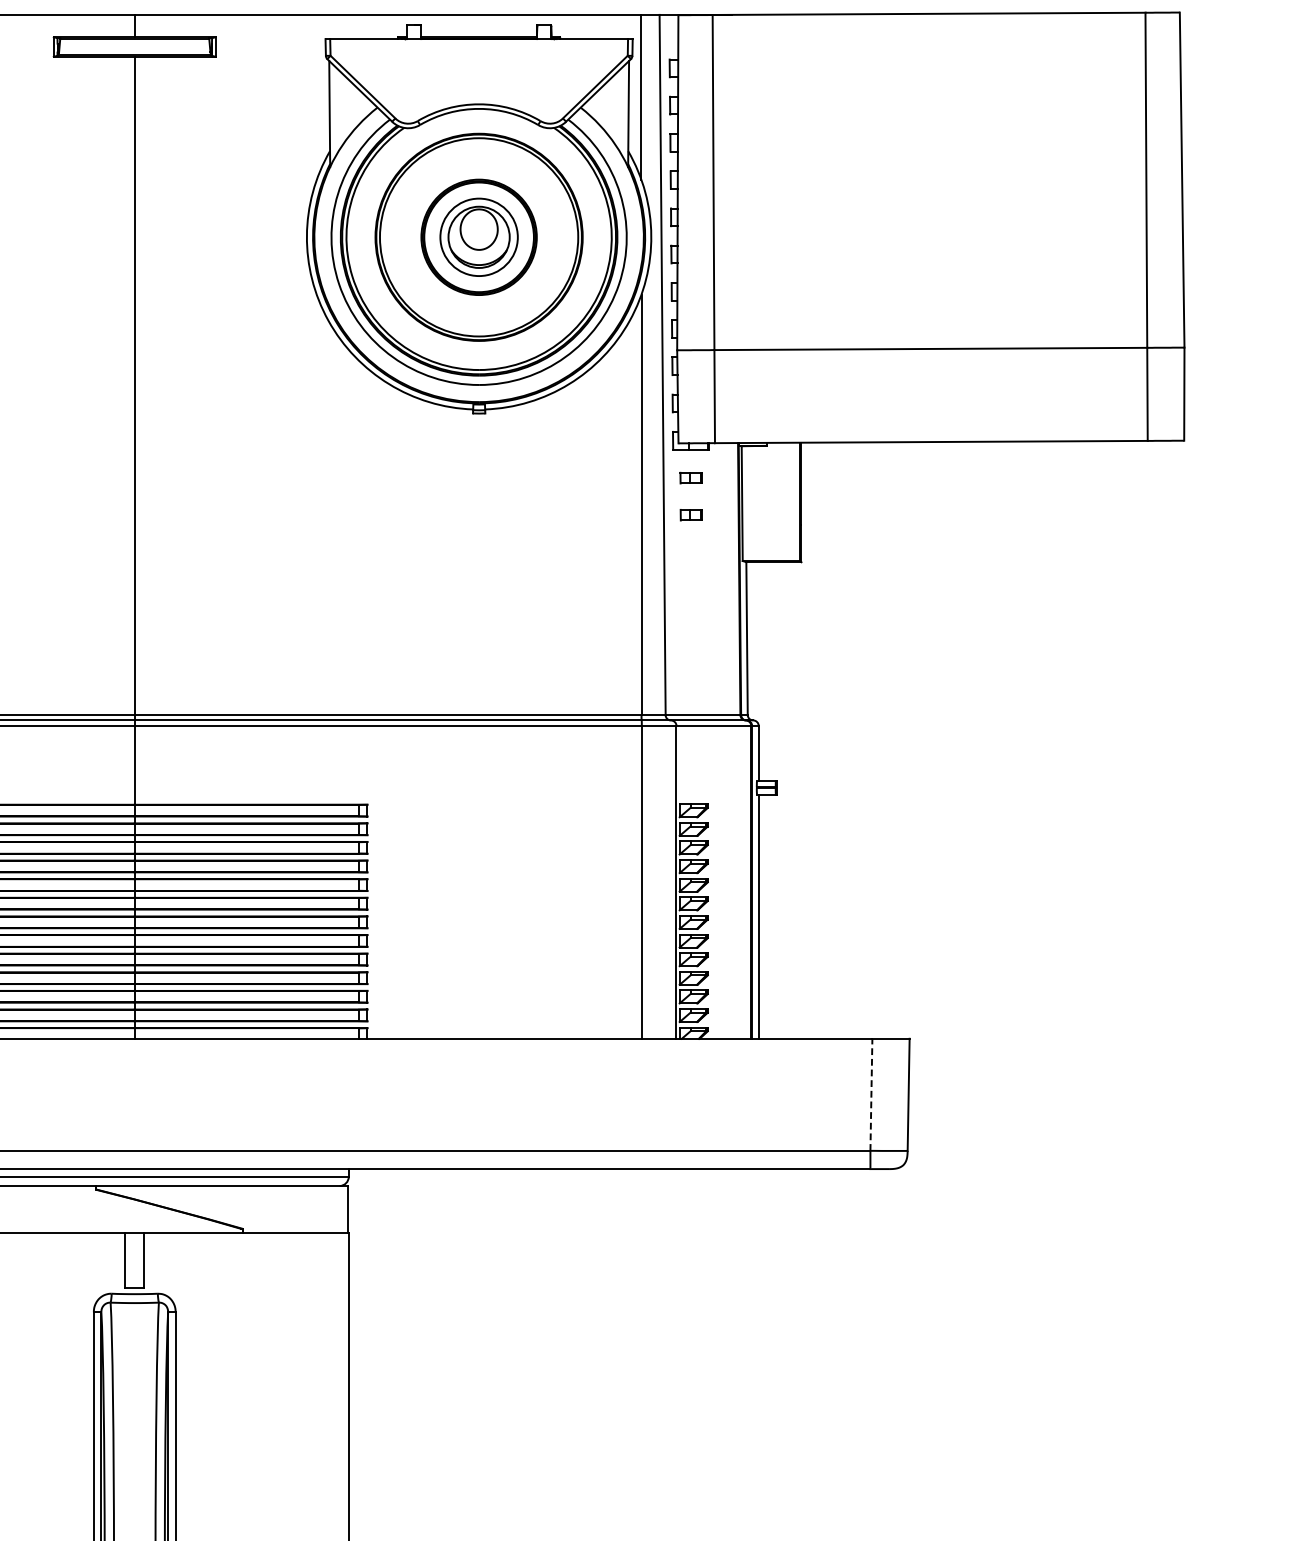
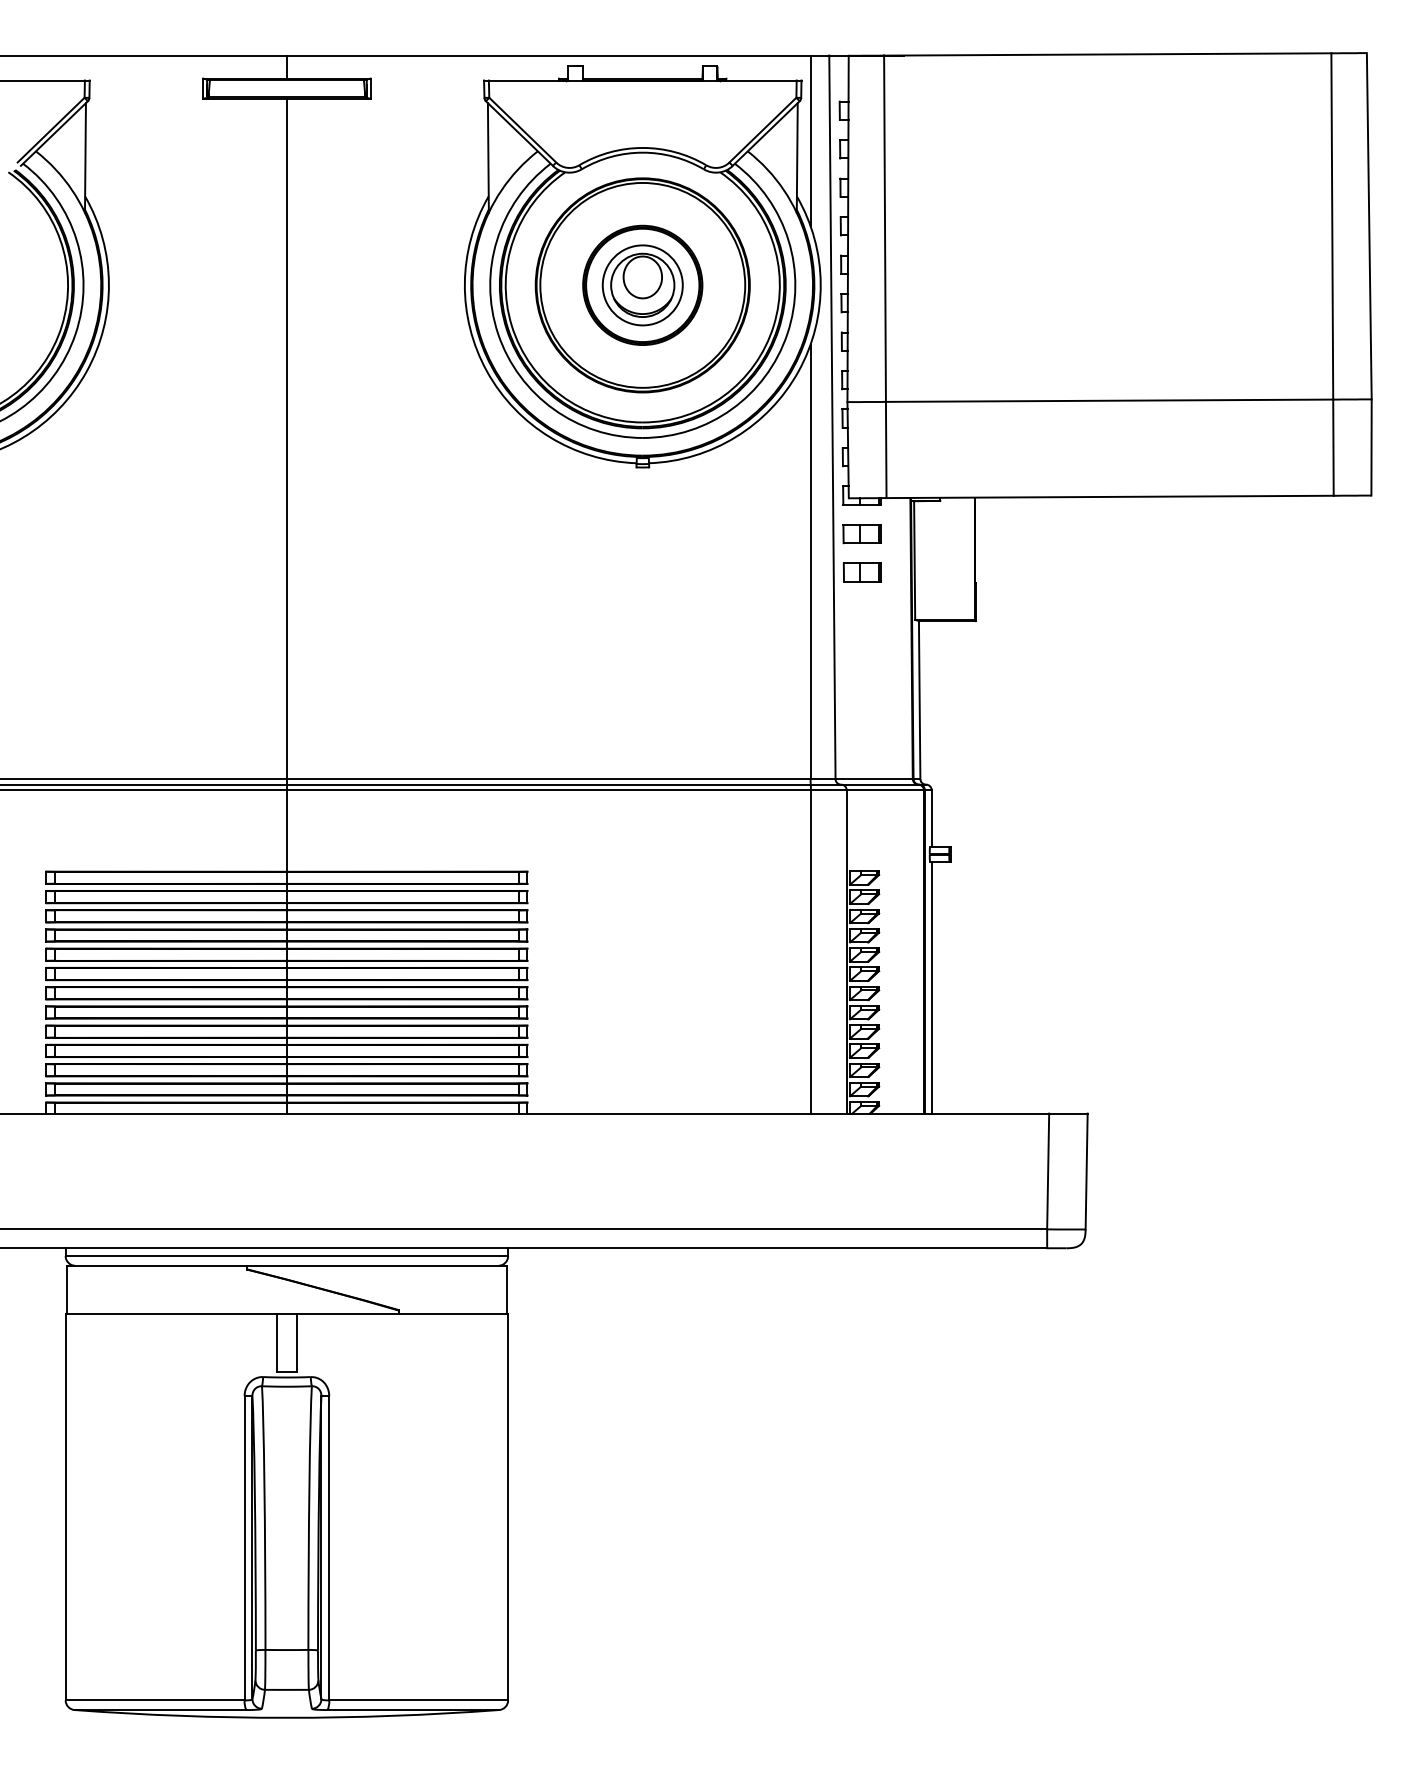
part: (690, 478) -> (861, 534), size x1.67
part: (690, 515) -> (861, 572), size x1.67
line: (871, 1094) -> (1048, 1171), dashed -> solid

